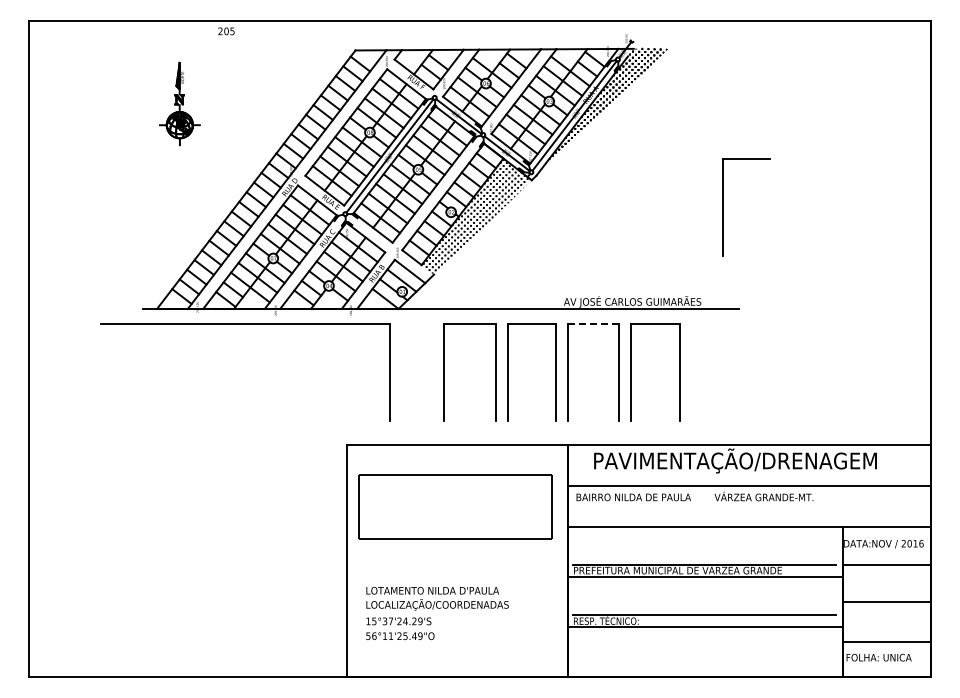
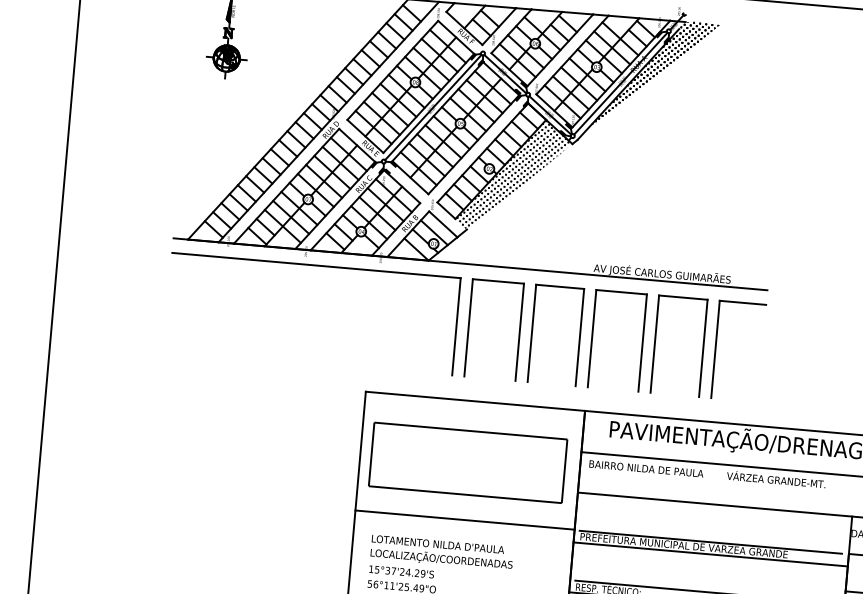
part: (723, 207) -> (715, 349), moved
line: (594, 323) -> (622, 292), dashed -> solid
part: (245, 324) -> (316, 266), moved
line: (457, 564) -> (465, 520), added

